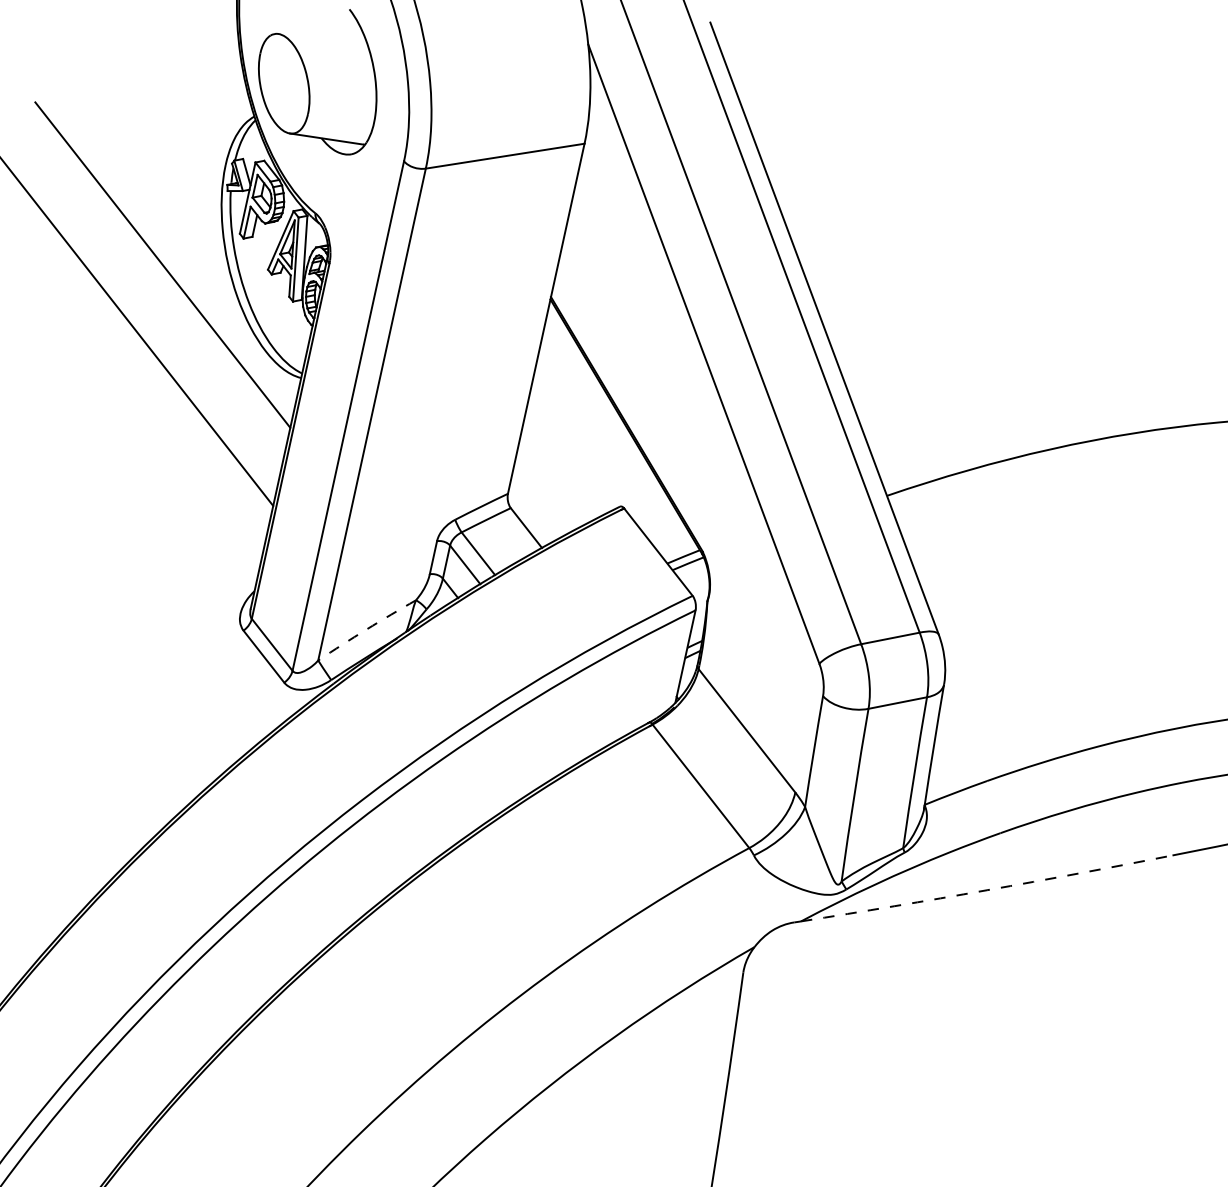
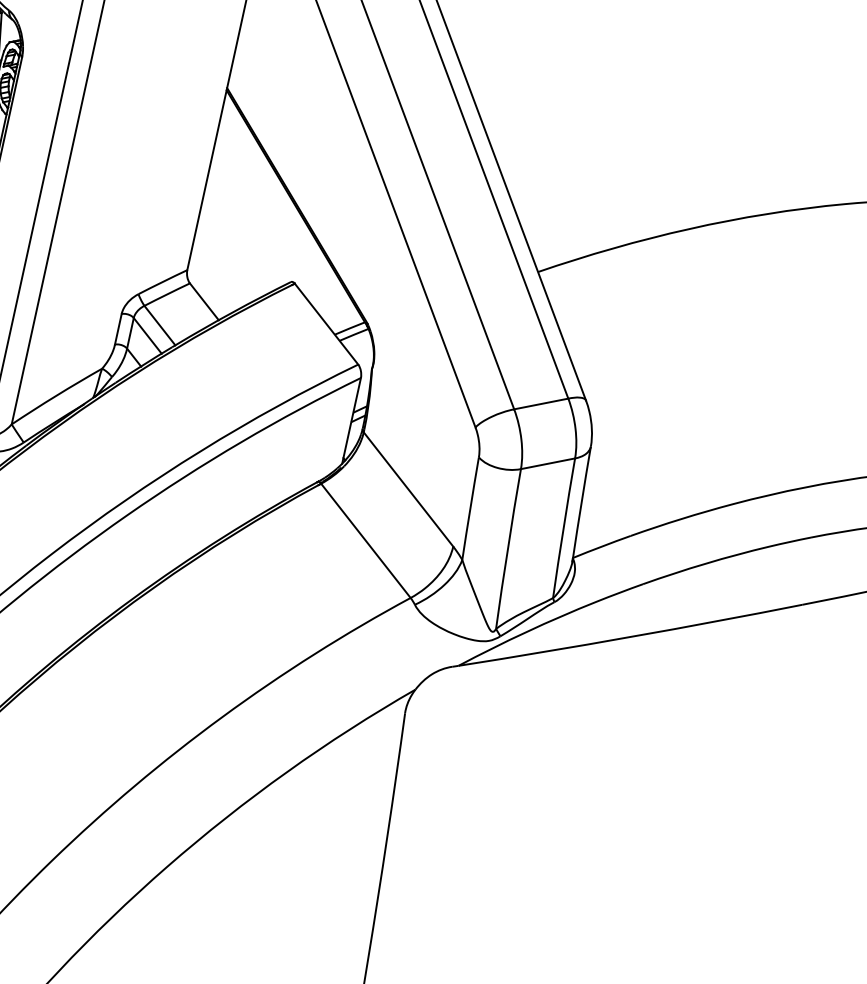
arc: (366, 629) -> (56, 395), dashed -> solid
arc: (987, 890) -> (631, 637), dashed -> solid

